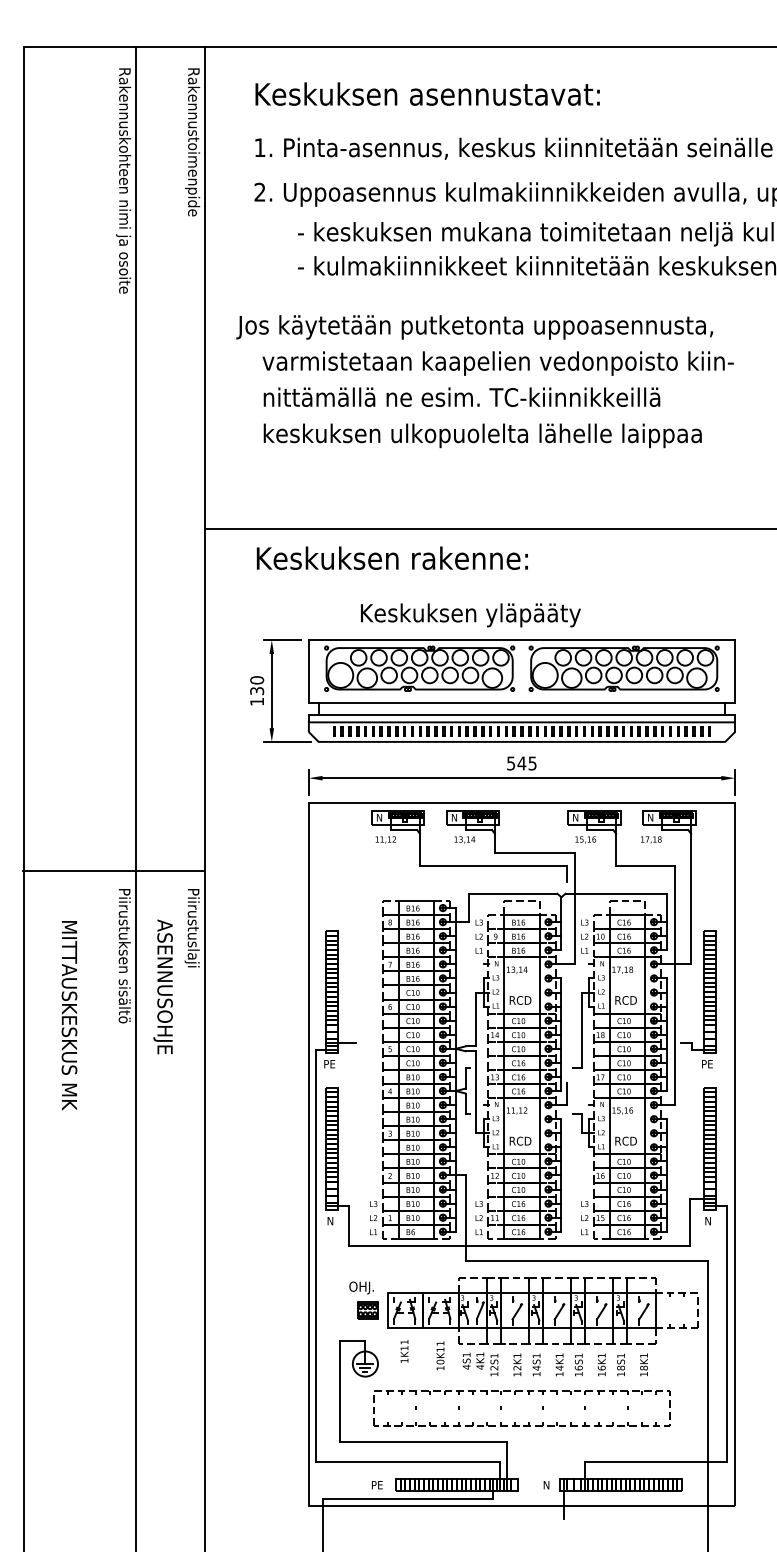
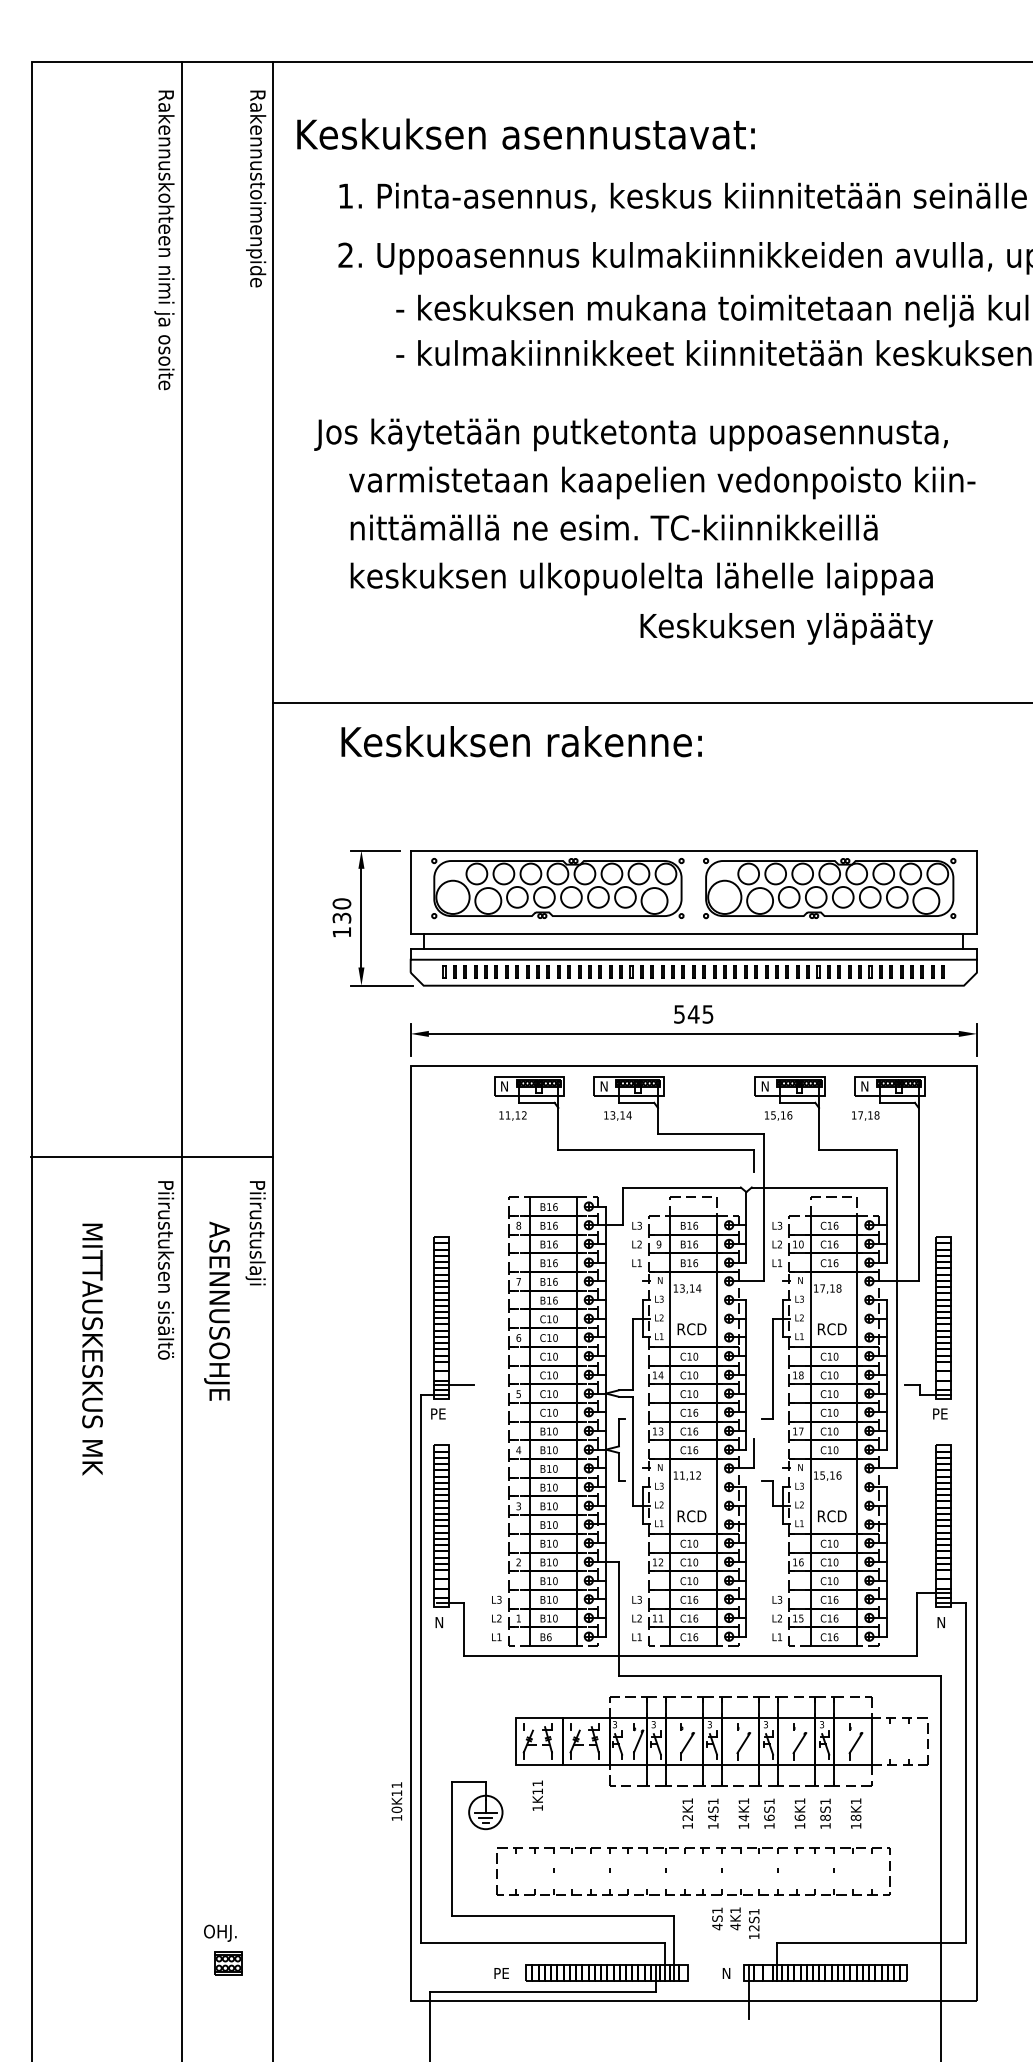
text: (427, 93) -> (525, 133), moved
text: (470, 615) -> (786, 629), moved
part: (363, 1300) -> (222, 1949), moved
text: (440, 1355) -> (396, 1801), moved
text: (480, 1364) -> (735, 1923), moved

